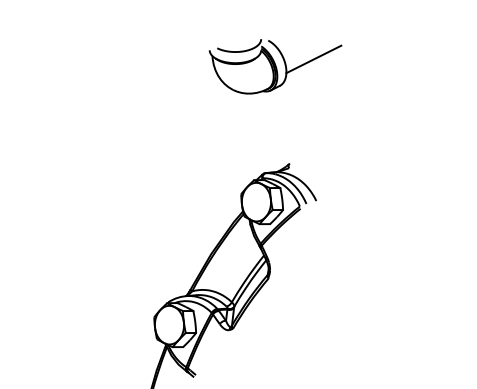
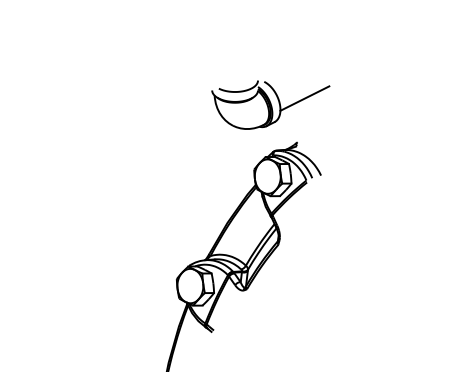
part: (275, 66) -> (270, 104), moved

